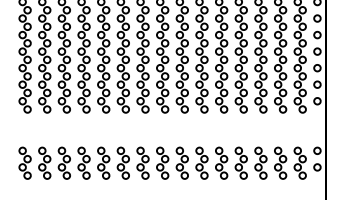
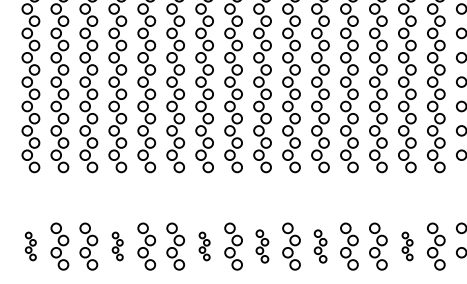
part: (24, 162) -> (30, 245), size x0.6
part: (83, 162) -> (116, 245), size x0.6
part: (142, 162) -> (203, 245), size x0.6
part: (181, 162) -> (261, 245), size x0.7
part: (221, 162) -> (320, 245), size x0.7
part: (280, 162) -> (407, 245), size x0.6

